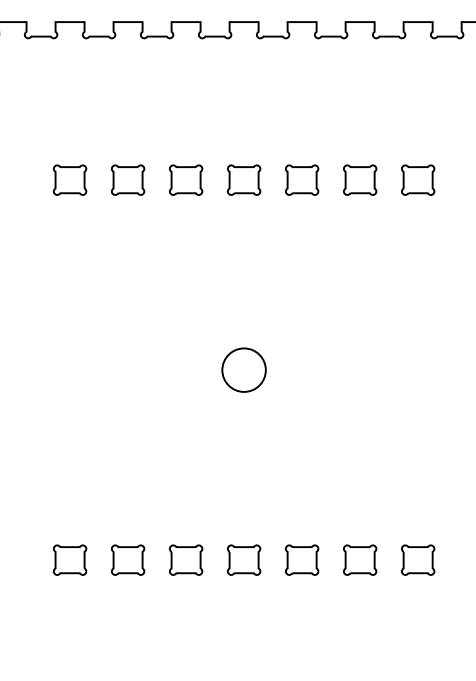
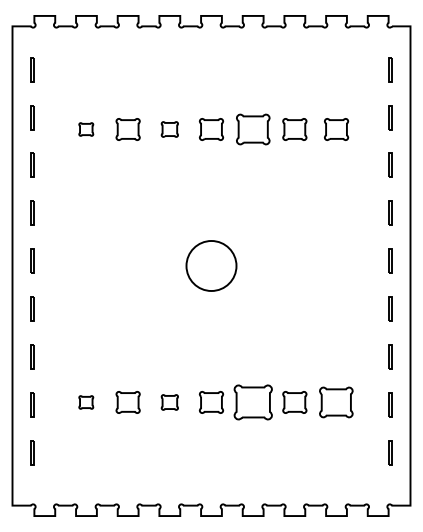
part: (68, 180) -> (85, 129), size x0.6
part: (185, 180) -> (169, 129), size x0.7
part: (301, 180) -> (252, 129), size x1.4
circle: (244, 369) -> (211, 265), size x1.6
part: (68, 560) -> (85, 402), size x0.6
part: (185, 560) -> (169, 402), size x0.7
part: (301, 560) -> (252, 402), size x1.6
part: (418, 560) -> (336, 402), size x1.4

